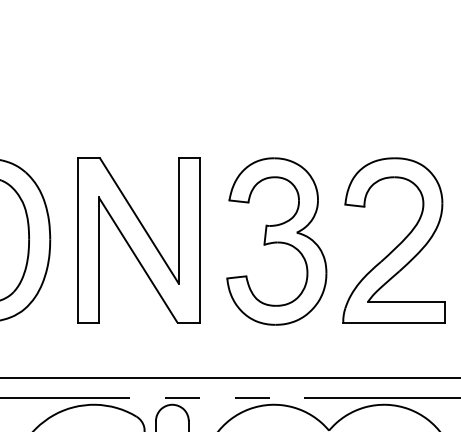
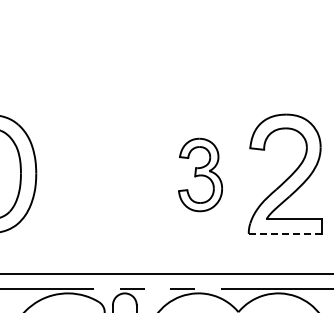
part: (138, 240) -> (100, 174), removed
part: (276, 240) -> (200, 174), size x0.6
line: (393, 322) -> (285, 233), solid -> dashed

